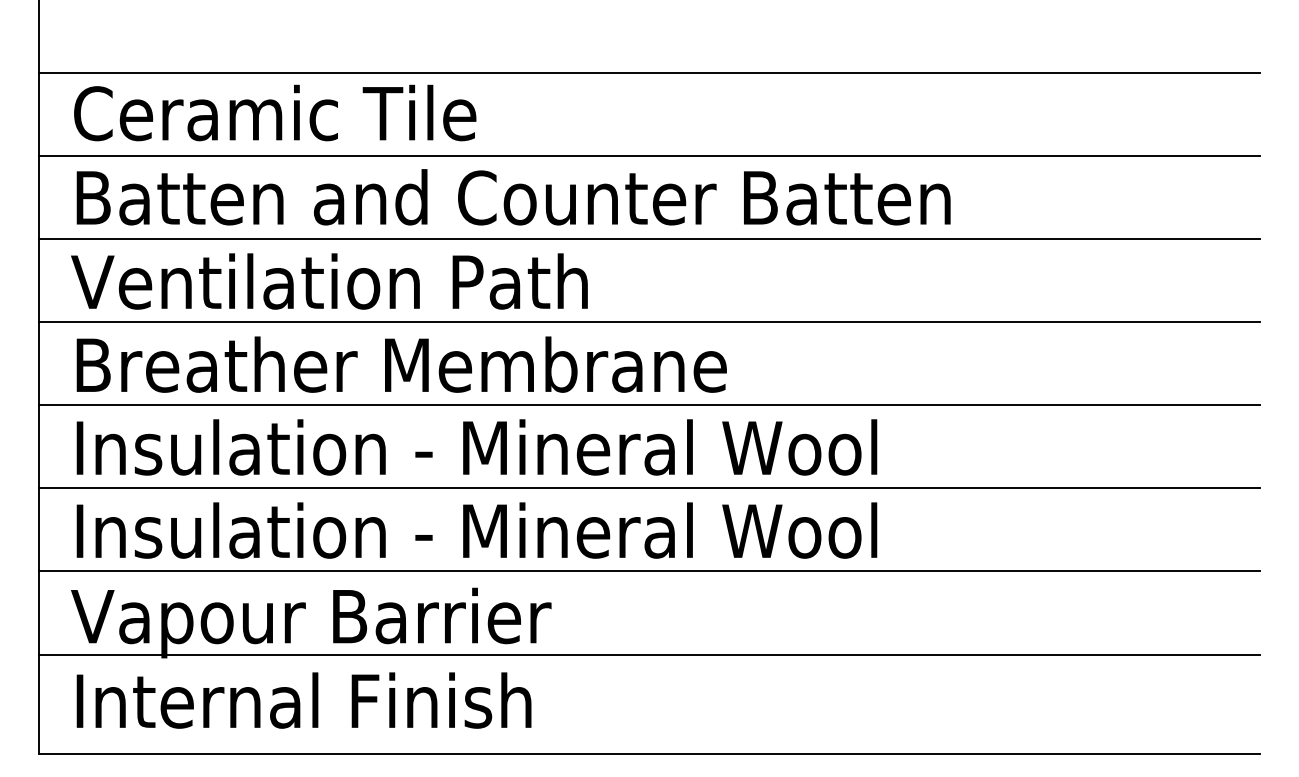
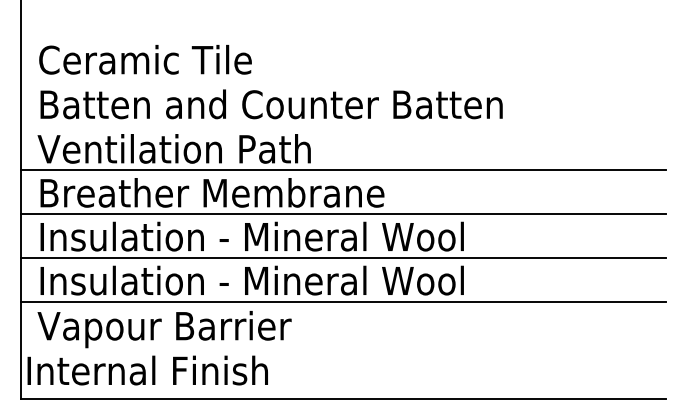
line: (649, 72) -> (343, 38), removed
line: (649, 155) -> (343, 82), removed
line: (649, 239) -> (343, 126), removed
line: (649, 655) -> (343, 346), removed
text: (303, 700) -> (147, 370), moved

